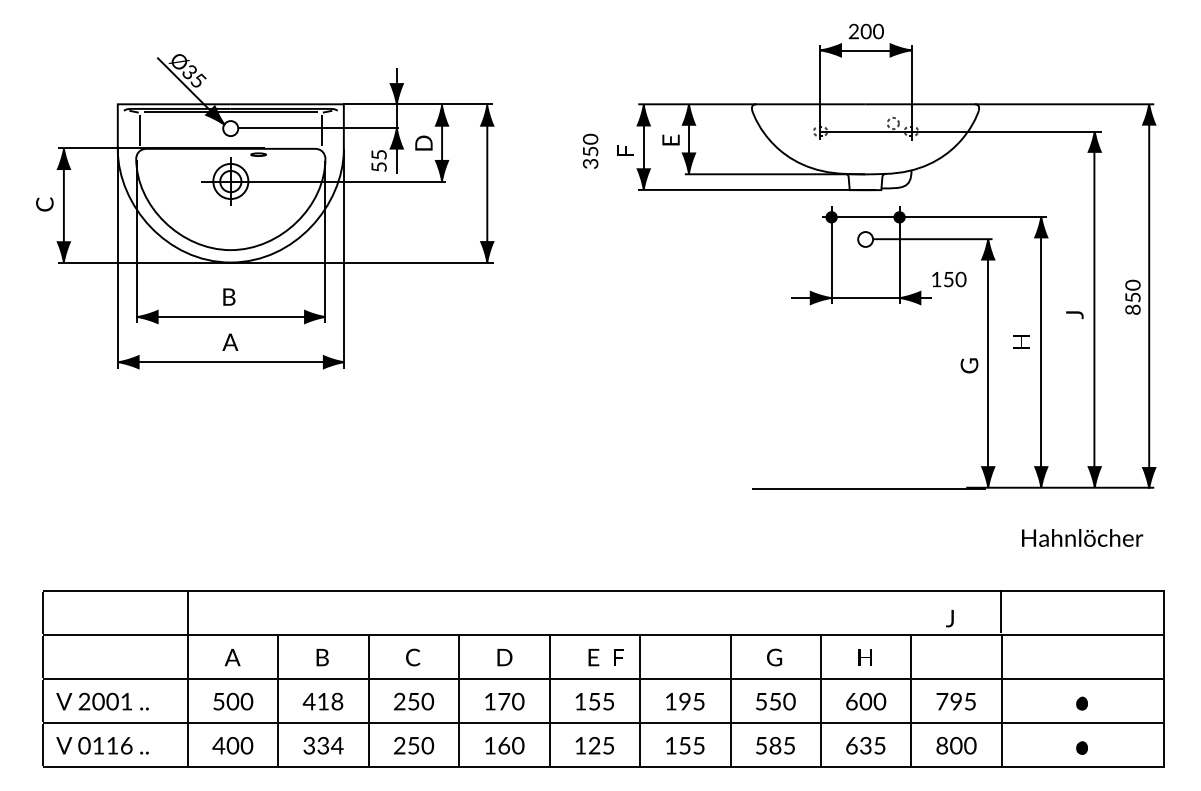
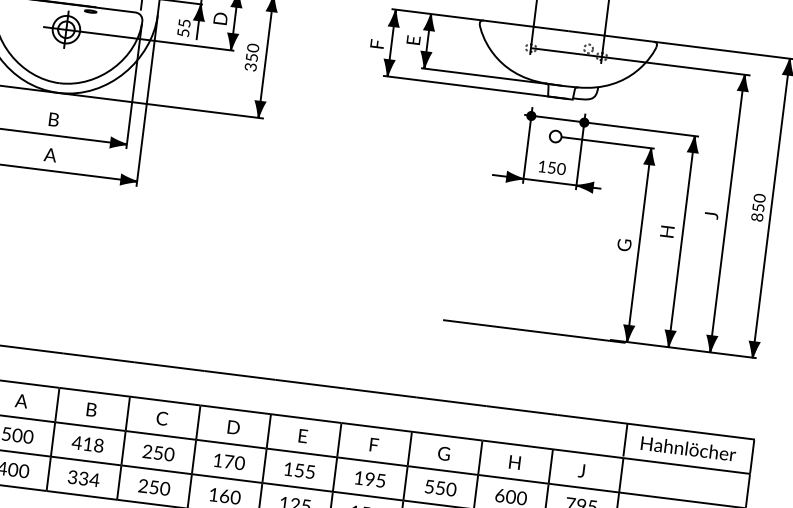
part: (590, 150) -> (252, 56), moved
part: (949, 279) -> (552, 167), moved
text: (1082, 537) -> (688, 448), moved
text: (949, 618) -> (581, 470), moved
text: (618, 657) -> (373, 444), moved

